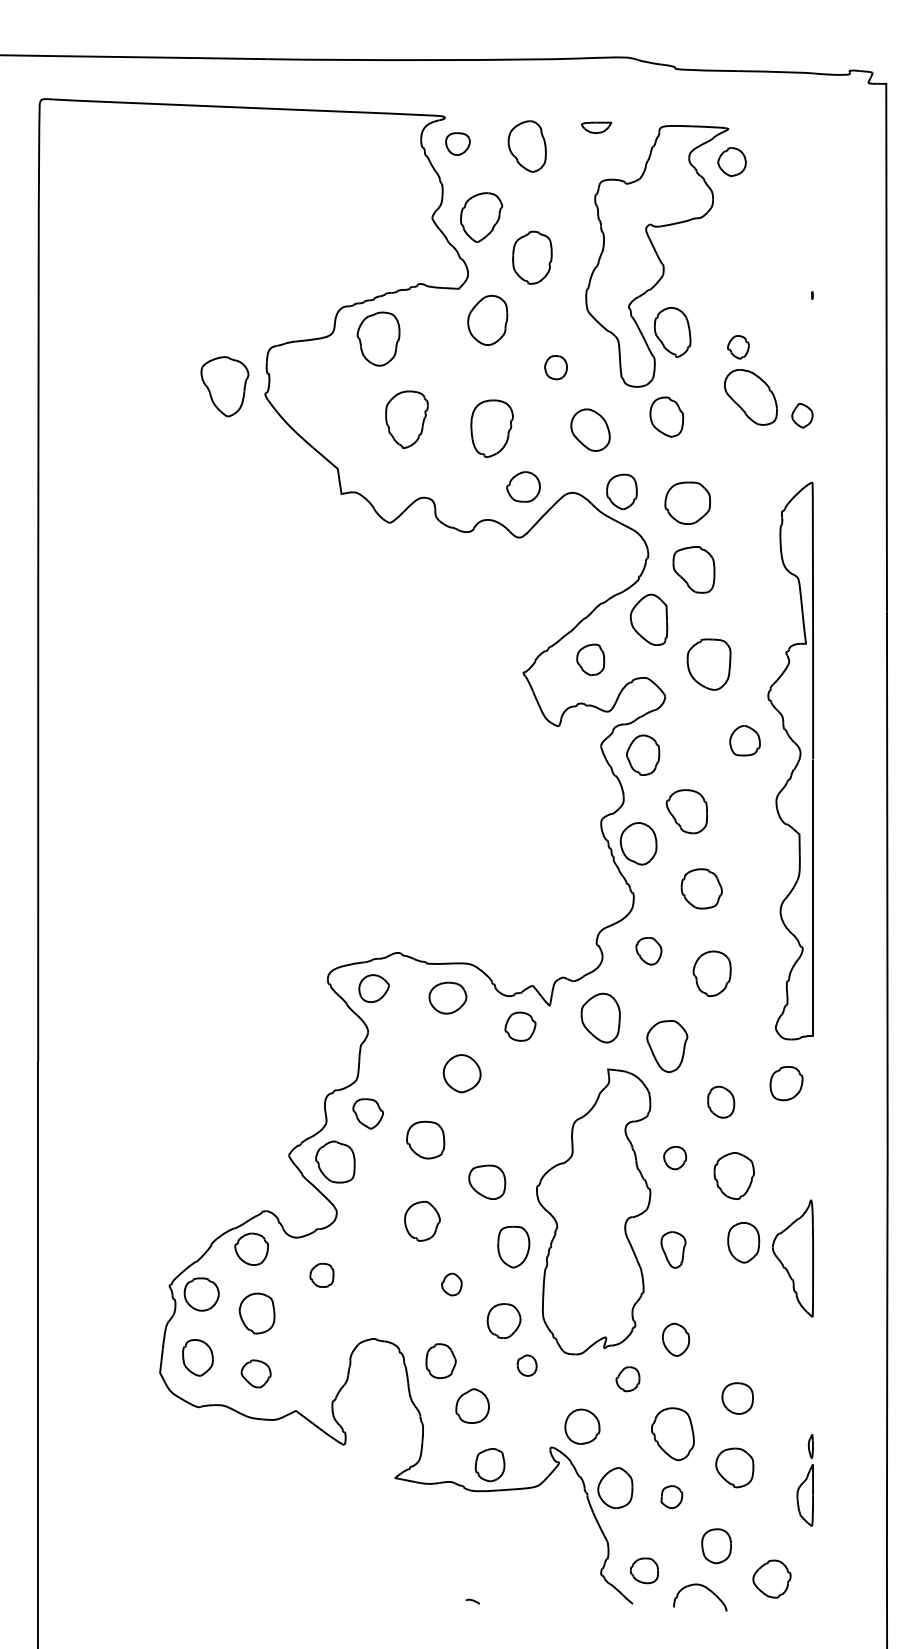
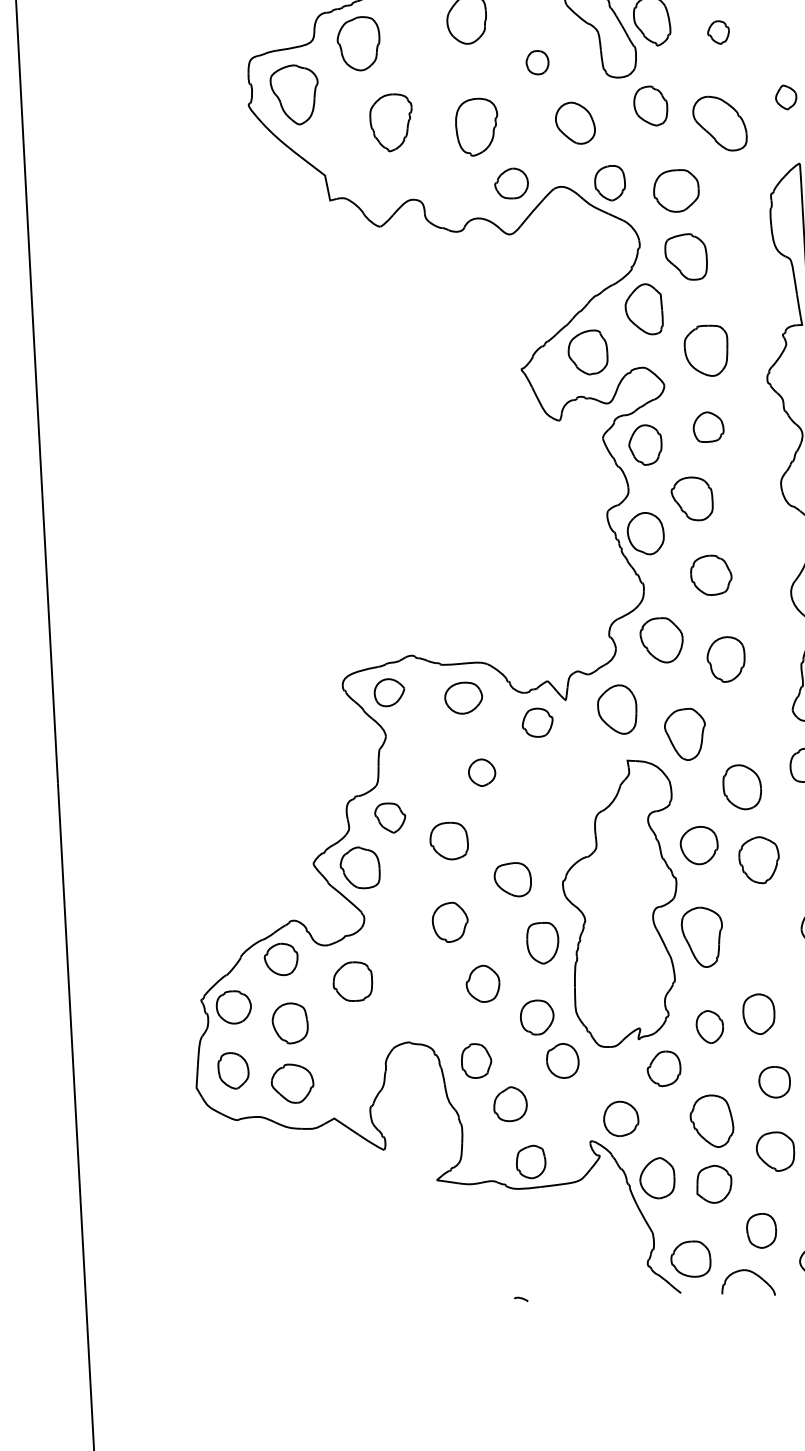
part: (224, 386) -> (294, 94), moved
part: (750, 397) -> (719, 123), moved
part: (590, 659) -> (587, 352), size x1.43
part: (744, 740) -> (707, 426), moved
part: (648, 951) -> (661, 640), size x1.67
part: (462, 1073) -> (482, 772), size x0.71
part: (720, 1102) -> (741, 787), size x1.43
part: (674, 1157) -> (698, 845), size x1.67
part: (743, 1242) -> (758, 1014), moved
part: (673, 1249) -> (702, 936), size x1.67
part: (321, 1275) -> (352, 981), size x1.67
part: (451, 1284) -> (482, 983), size x1.67
part: (526, 1365) -> (562, 1060), size x1.67
part: (255, 1373) -> (291, 1083), size x1.43
part: (627, 1379) -> (663, 1069), size x1.43
part: (671, 1496) -> (713, 1183), size x1.67
part: (644, 1570) -> (690, 1259), size x1.43

